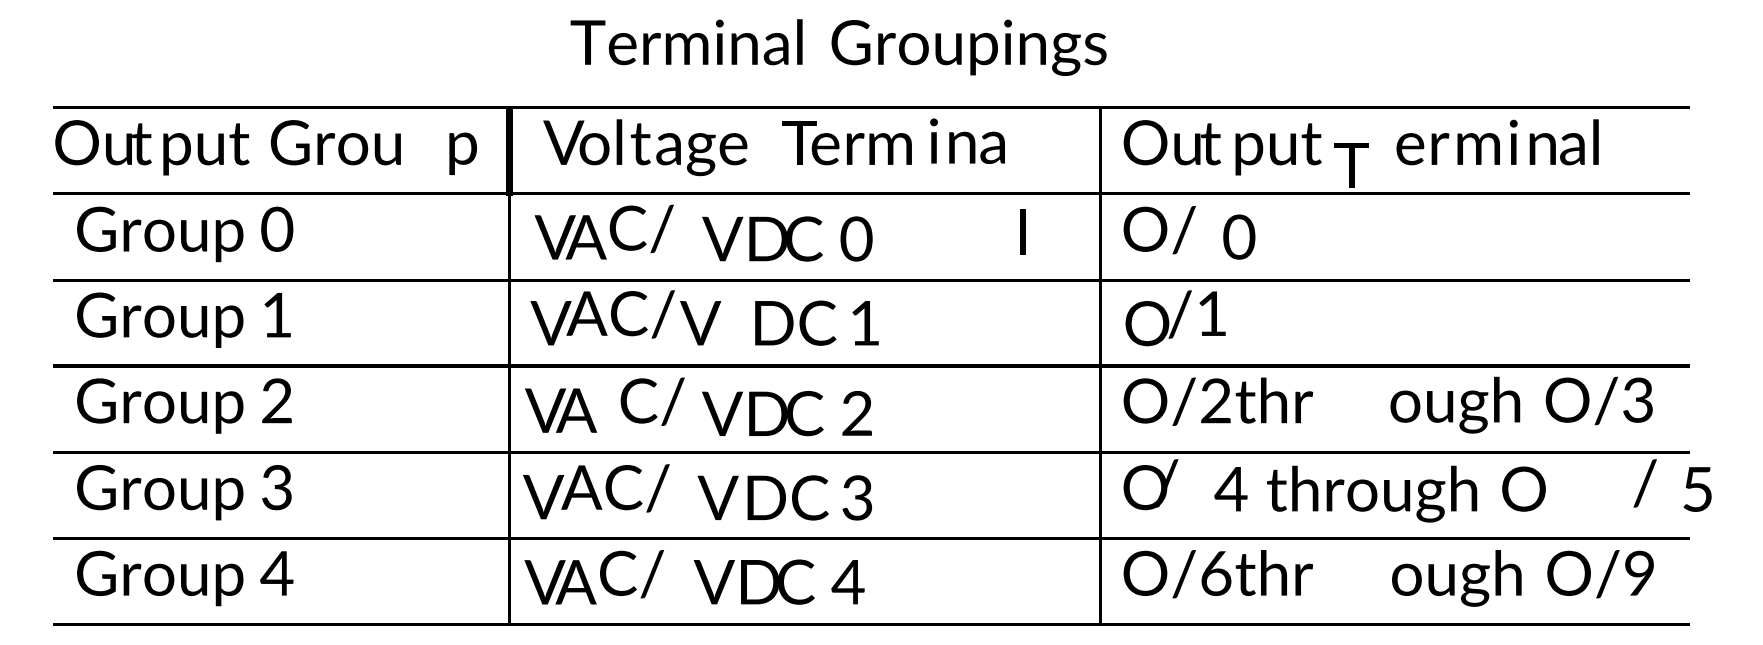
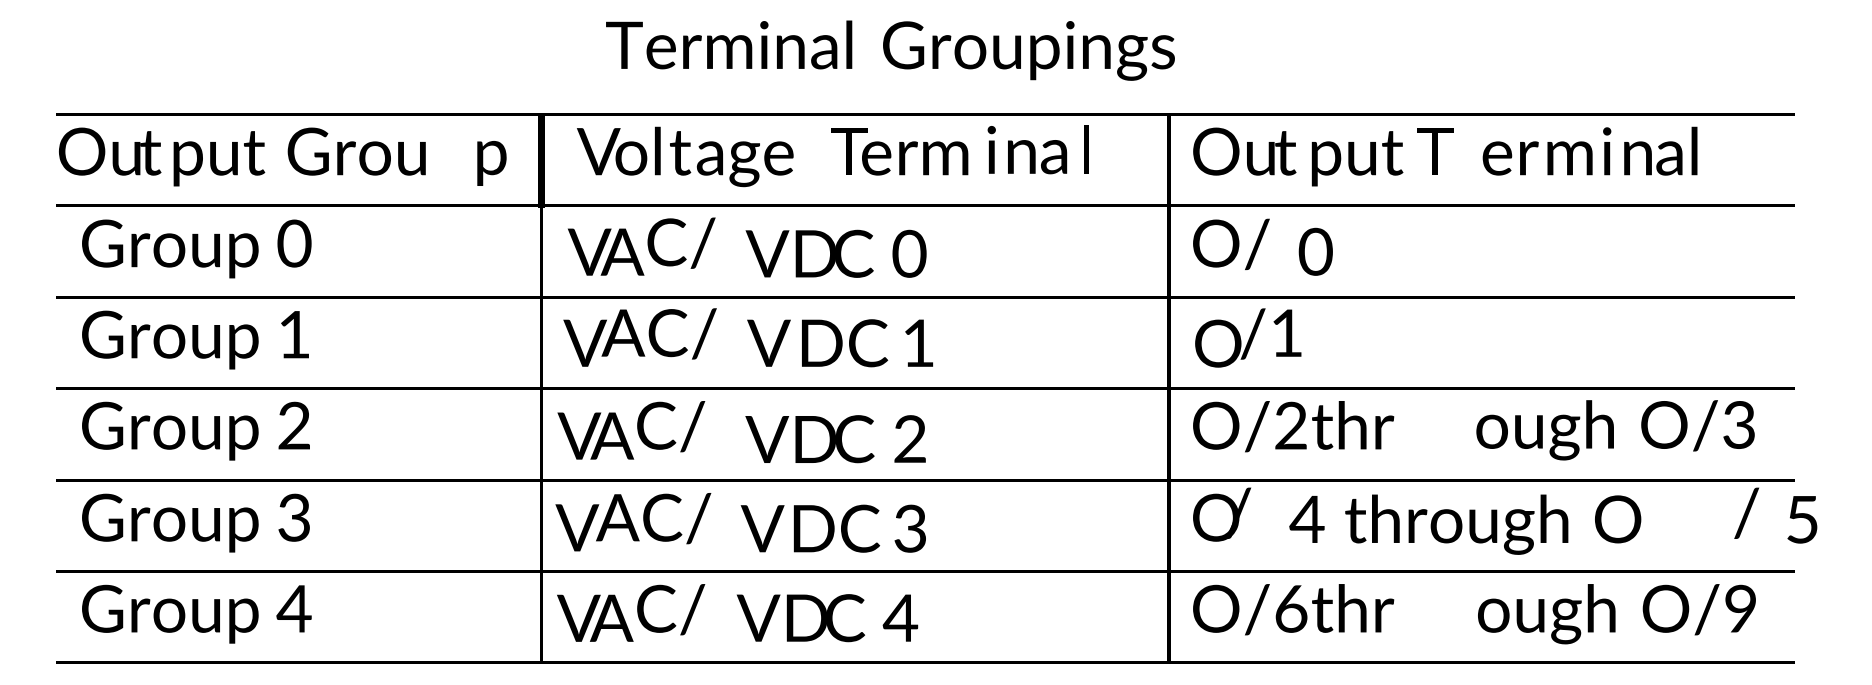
text: (1352, 165) -> (1435, 151), moved
text: (1023, 232) -> (1086, 149), moved
text: (700, 322) -> (768, 342), moved
text: (653, 401) -> (671, 426), moved

